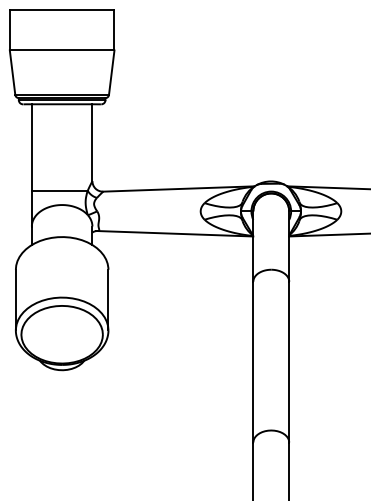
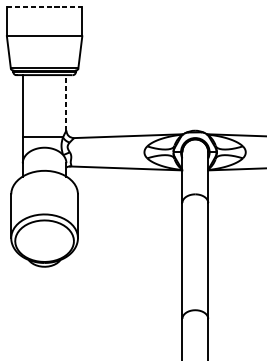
line: (62, 10) -> (44, 7), solid -> dashed
line: (92, 142) -> (66, 102), solid -> dashed

